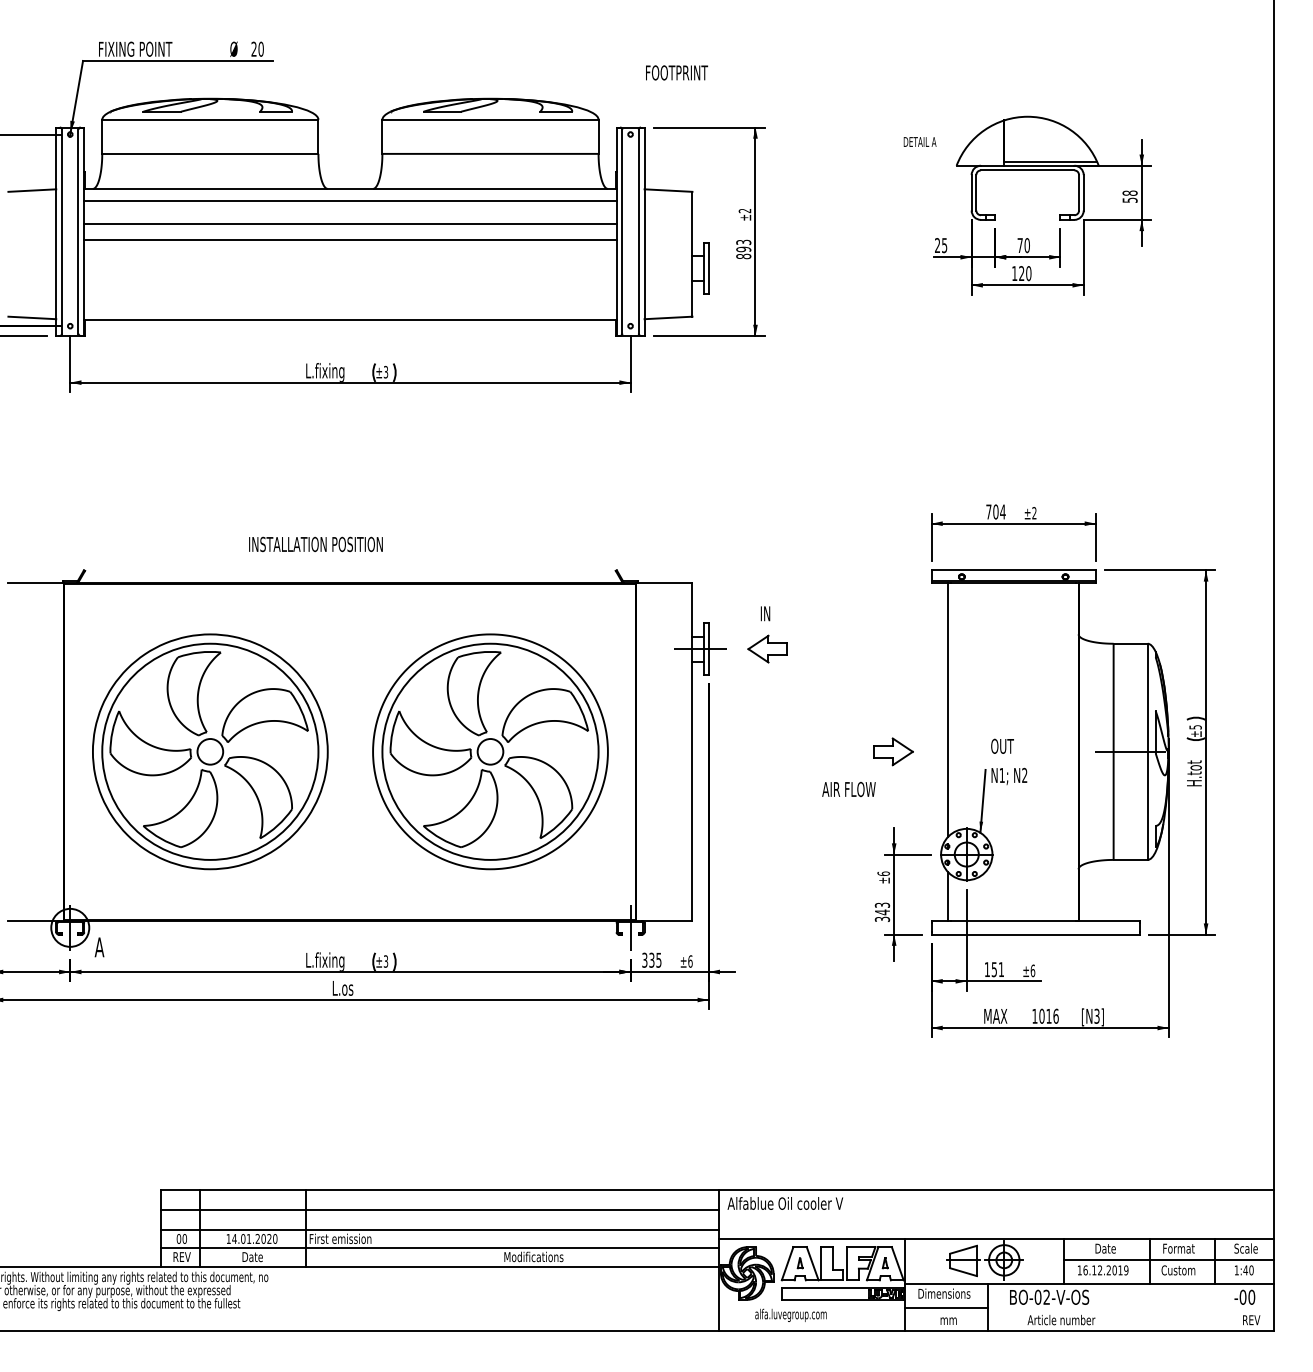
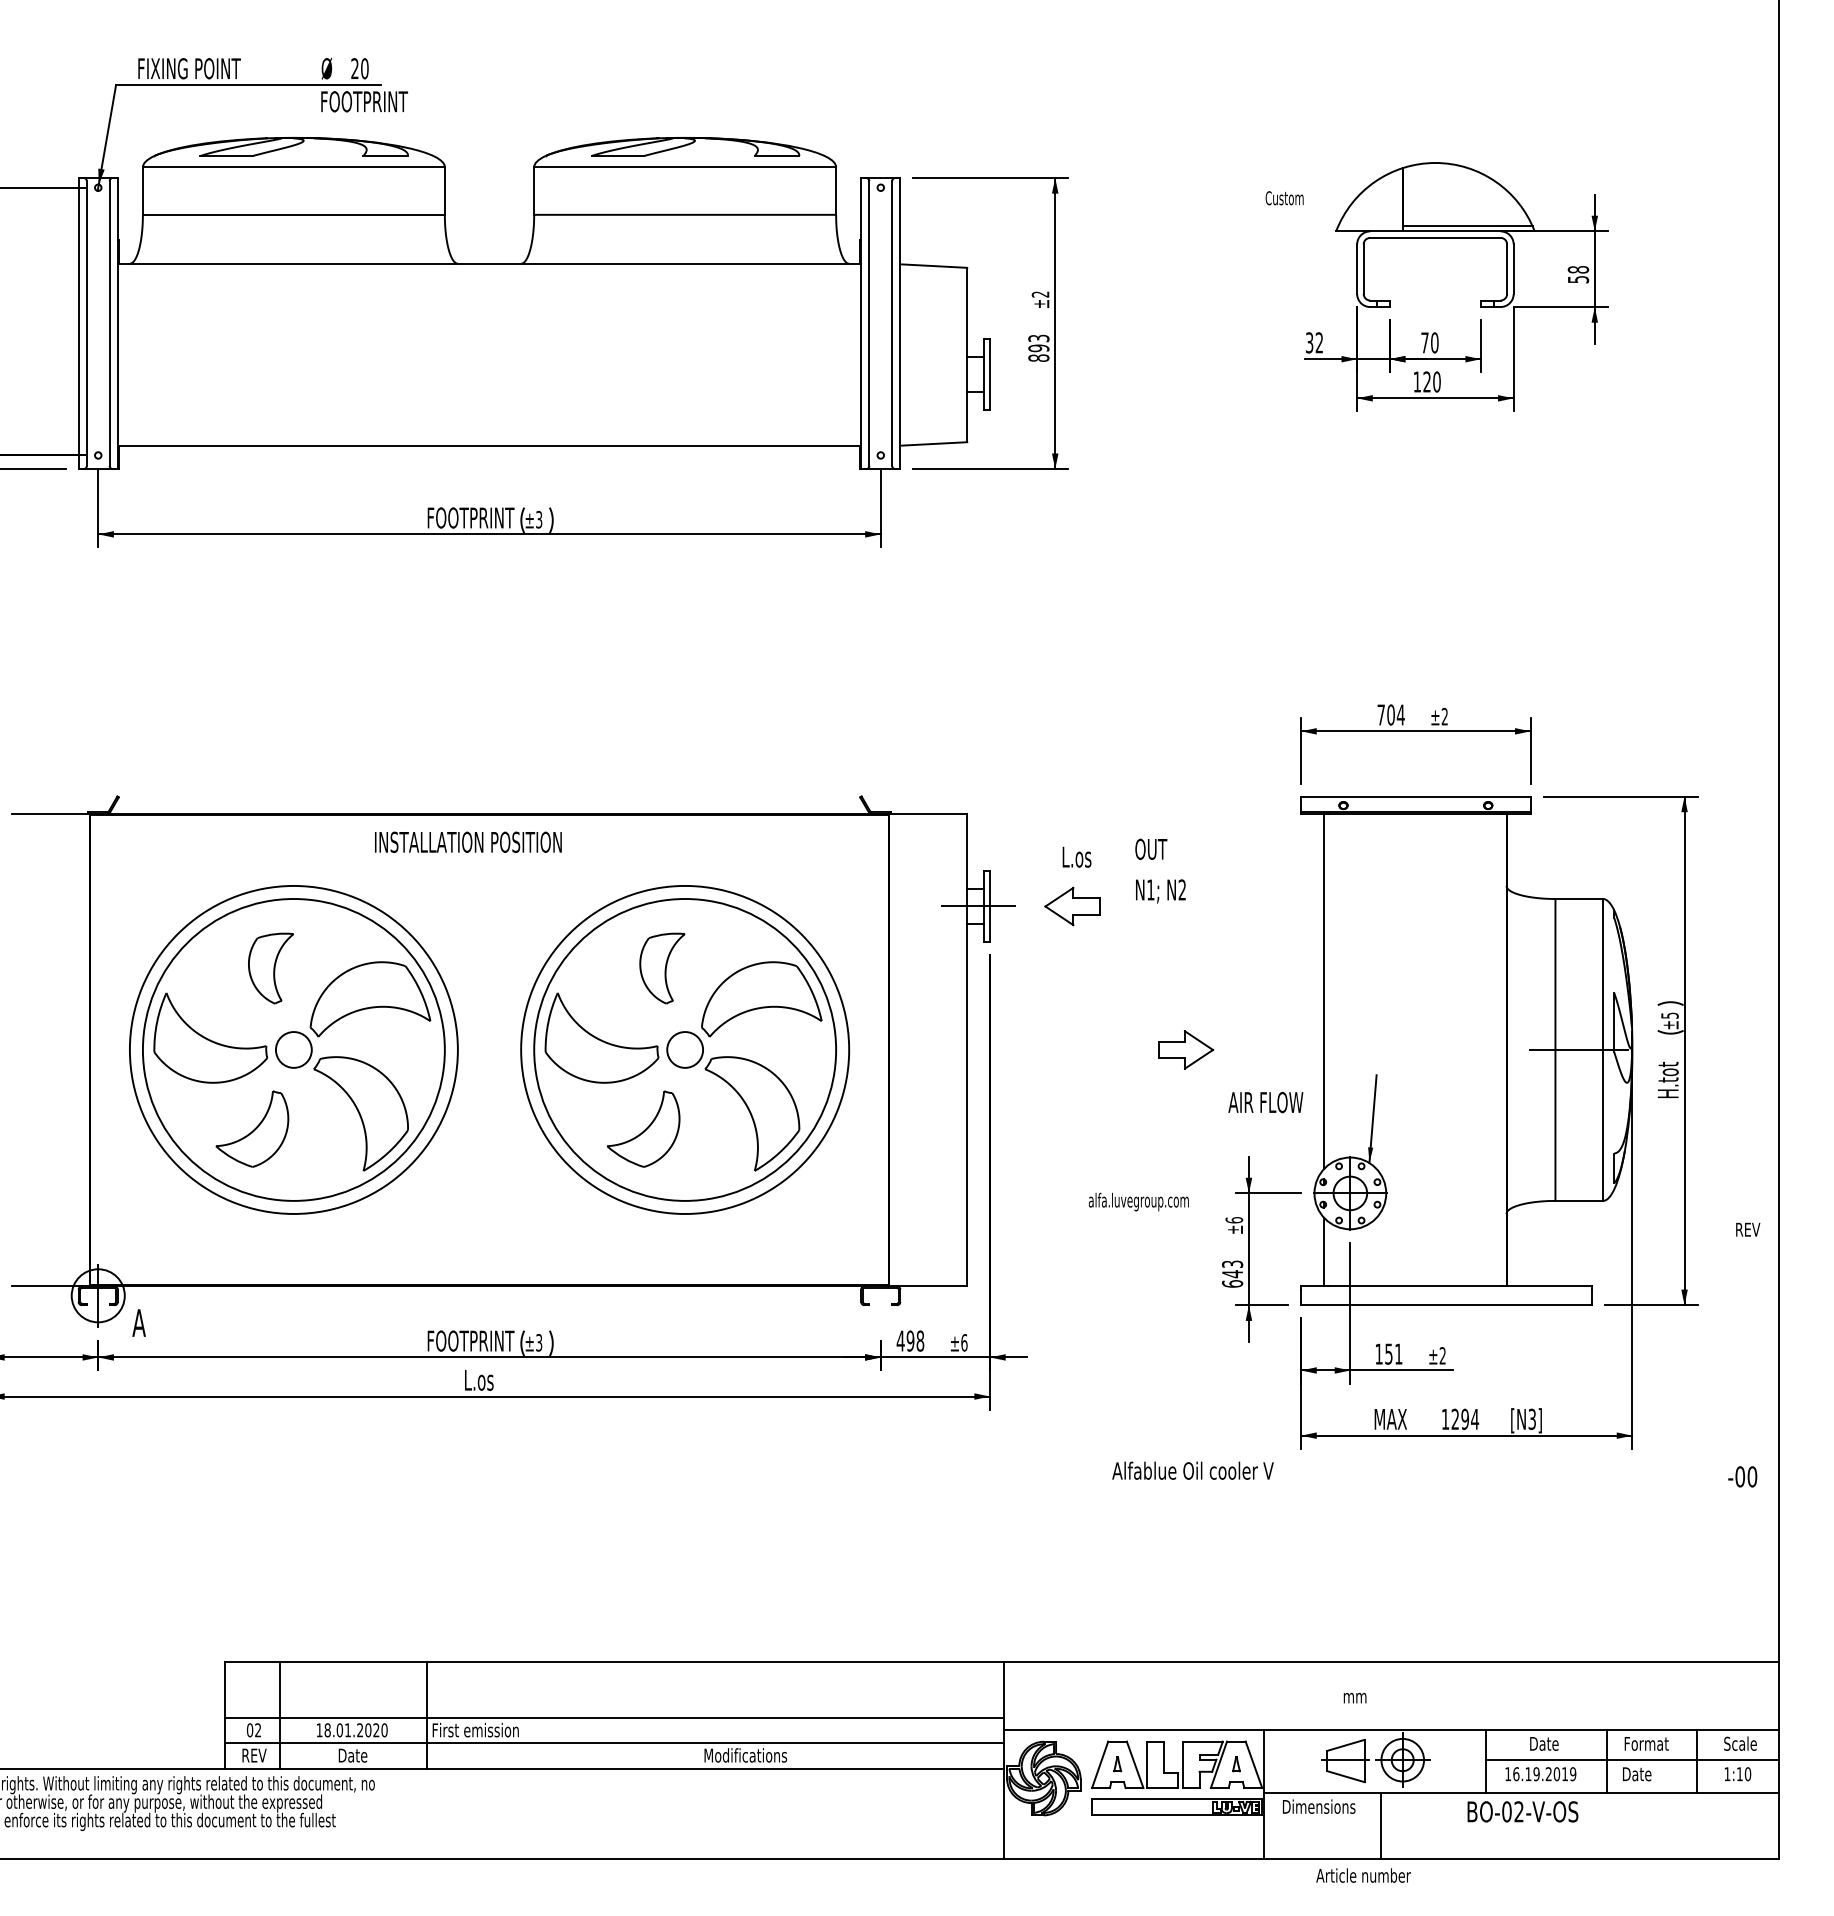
text: (676, 72) -> (364, 101), moved
text: (919, 142) -> (1284, 198), DETAIL A -> Custom
line: (31, 190) -> (44, 265), removed
line: (350, 200) -> (489, 280), removed
line: (350, 224) -> (489, 313), removed
line: (350, 240) -> (489, 335), removed
text: (941, 245) -> (1314, 342), 25 -> 32
line: (31, 317) -> (44, 443), removed
text: (337, 372) -> (471, 519), L.fixing -> FOOTPRINT
text: (316, 543) -> (468, 841), moved
text: (771, 613) -> (1077, 856), IN -> L.os
part: (193, 693) -> (270, 968), size x0.6
part: (474, 693) -> (662, 968), size x0.6
part: (893, 751) -> (1186, 1049), moved
text: (1009, 761) -> (1160, 870), moved
text: (848, 789) -> (1265, 1102), moved
part: (180, 808) -> (252, 1128), size x0.7
part: (460, 808) -> (643, 1128), size x0.7
text: (882, 919) -> (1232, 1283), 343 -> 643
line: (630, 927) -> (880, 1295), removed
text: (651, 959) -> (910, 1340), 335 -> 498
text: (337, 961) -> (471, 1342), L.fixing -> FOOTPRINT
text: (1032, 970) -> (1442, 1355), ±6 -> ±2
text: (1049, 1015) -> (1465, 1418), 1016 -> 1294
text: (785, 1203) -> (1192, 1470), moved
line: (439, 1210) -> (614, 1690), removed
text: (185, 1239) -> (258, 1730), 00 -> 02
text: (234, 1239) -> (327, 1730), 14.01.2020 -> 18.01.2020
text: (1100, 1270) -> (1536, 1774), 16.12.2019 -> 16.19.2019
text: (1178, 1270) -> (1645, 1774), Custom -> Date
text: (1245, 1270) -> (1739, 1774), 1:40 -> 1:10
text: (1049, 1297) -> (1522, 1811), moved
text: (1244, 1297) -> (1742, 1476), moved
line: (946, 1307) -> (1321, 1826), removed
text: (790, 1315) -> (1138, 1201), moved
text: (948, 1320) -> (1354, 1697), moved
text: (1061, 1320) -> (1363, 1875), moved
text: (1251, 1320) -> (1748, 1229), moved

